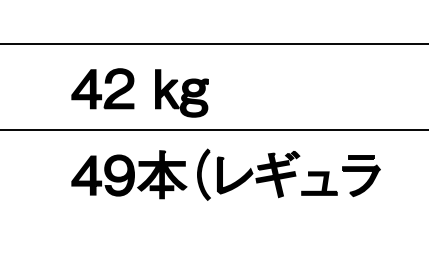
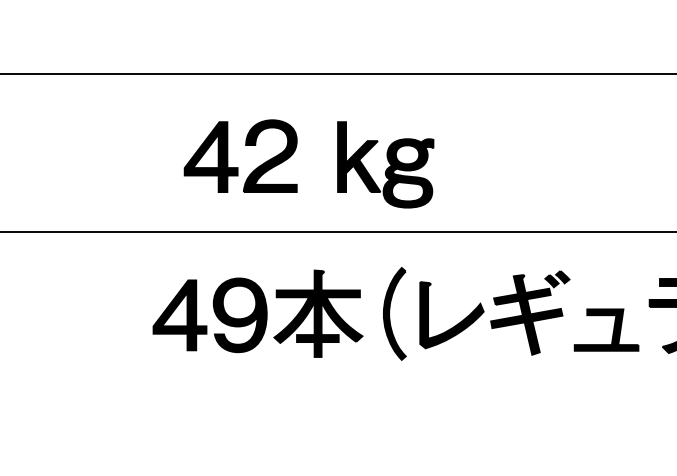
part: (132, 87) -> (295, 153), moved

